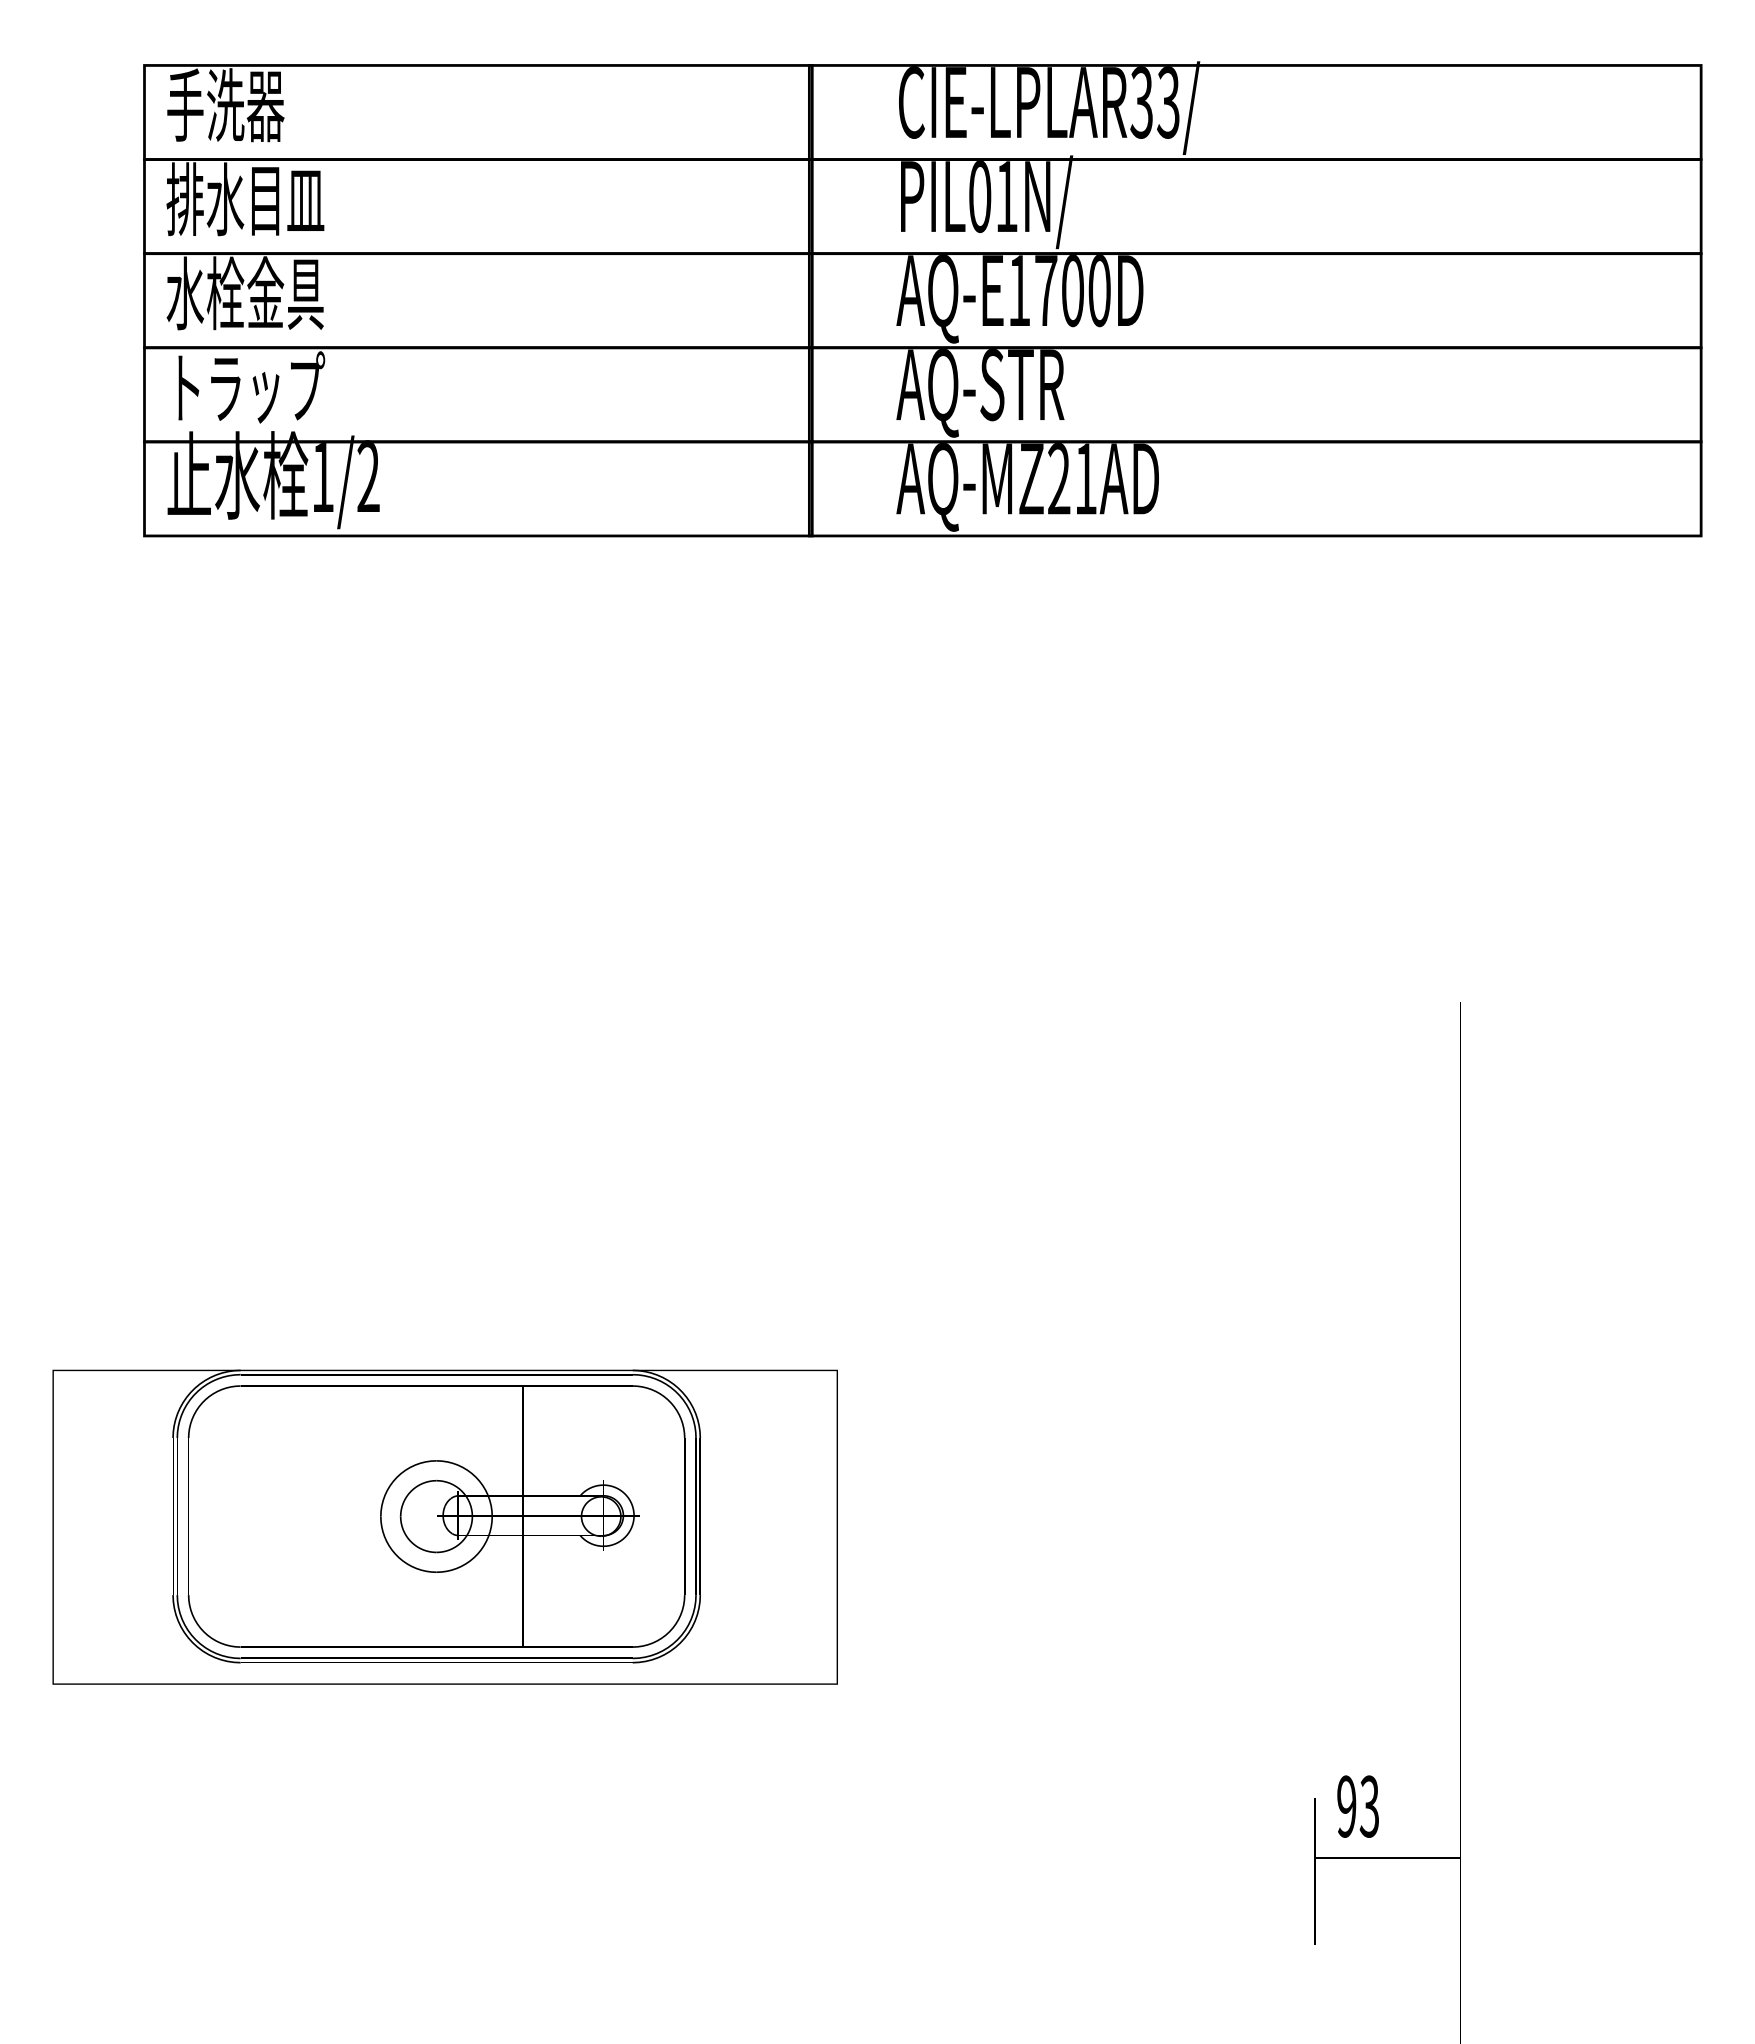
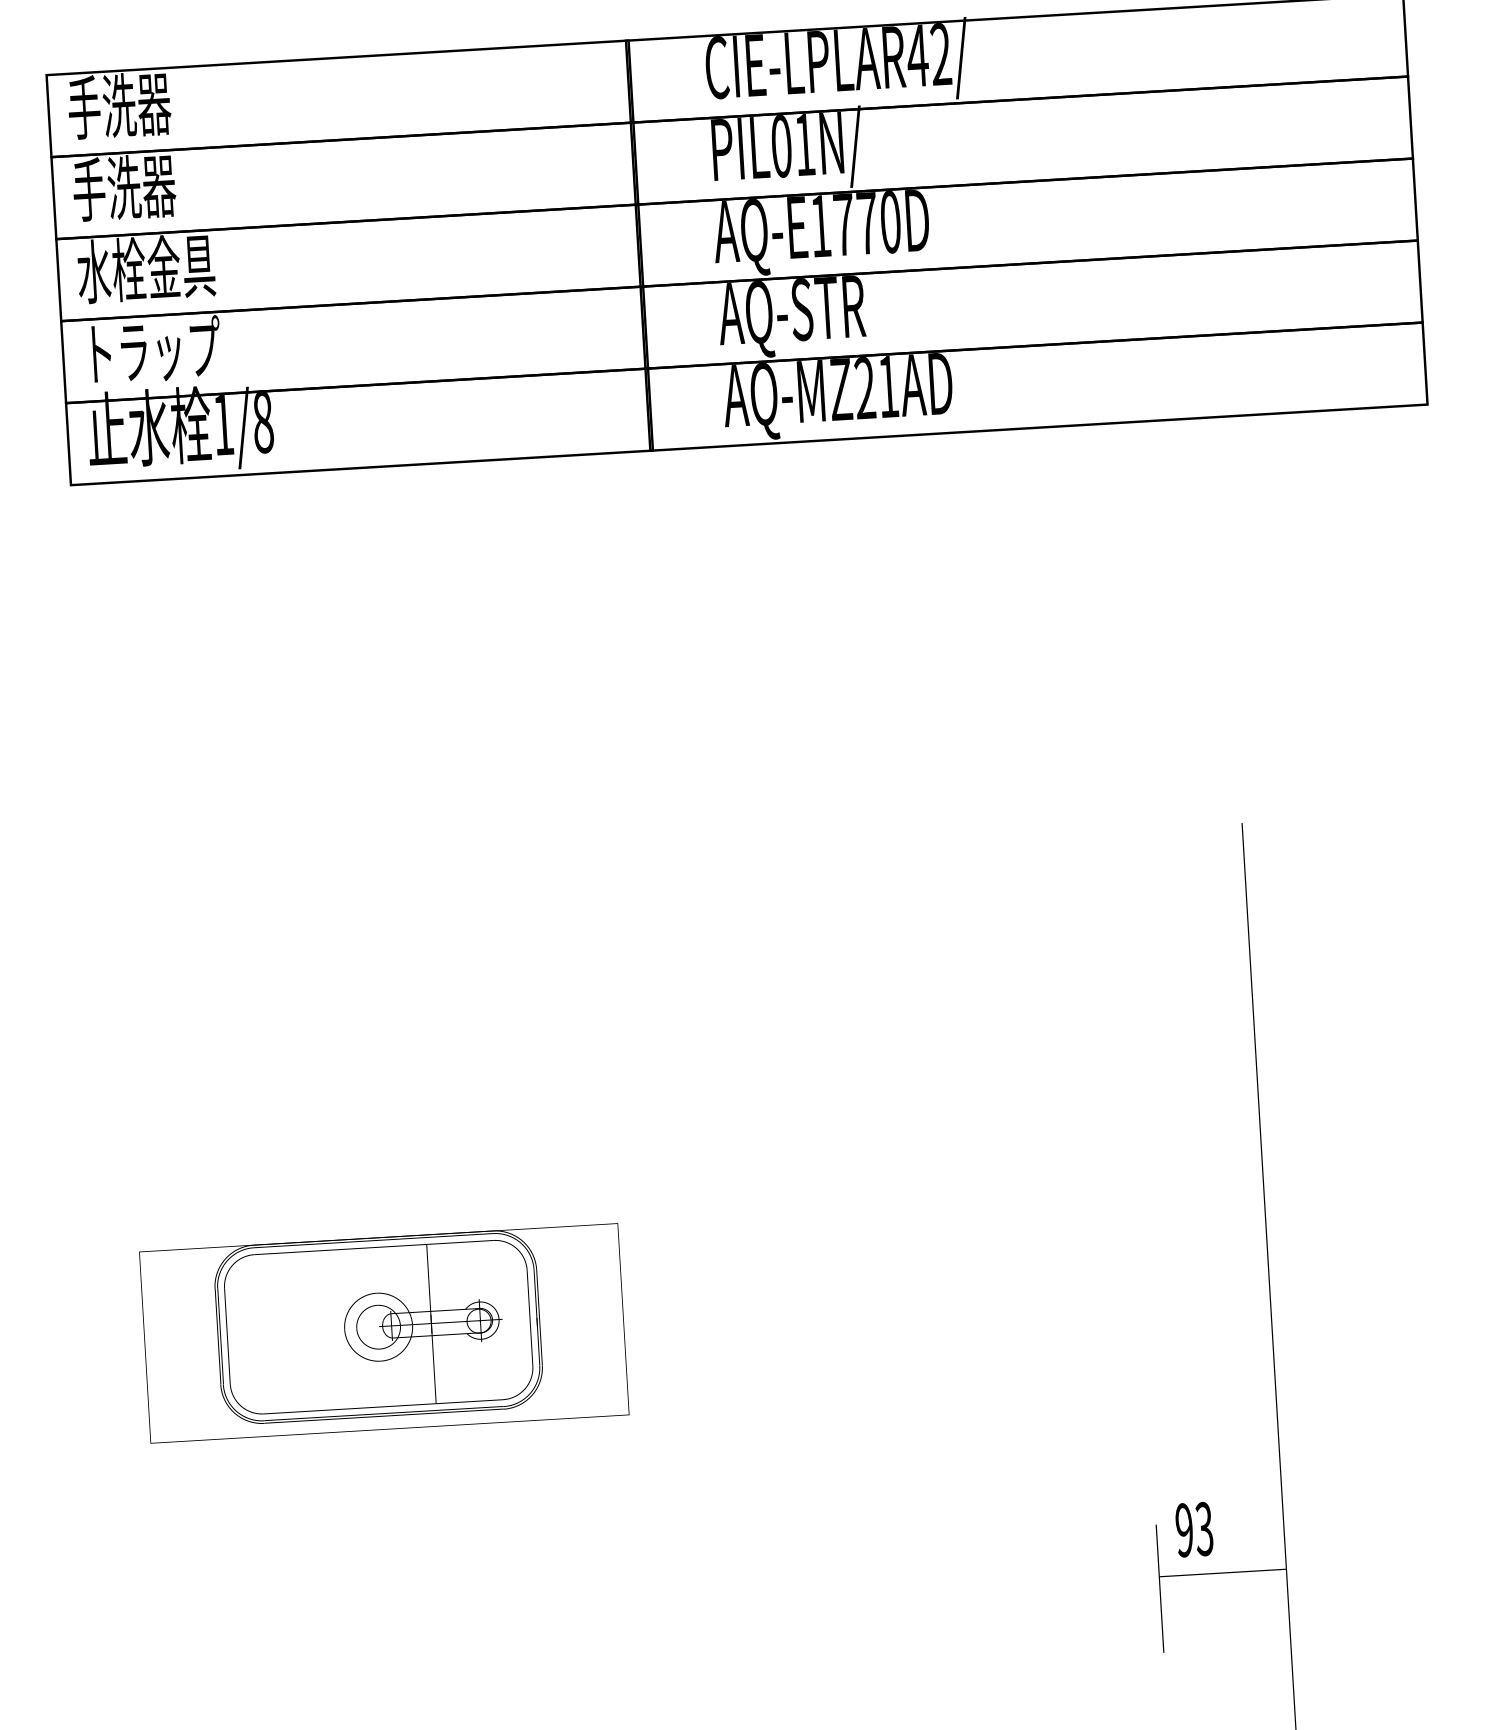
text: (1154, 102) -> (928, 55), CIE-LPLAR33/ -> CIE-LPLAR42/
text: (245, 199) -> (141, 186), 排水目皿 -> 手洗器
text: (1073, 291) -> (867, 224), AQ-E1700D -> AQ-E1770D
text: (368, 476) -> (263, 421), 1/2 -> 1/8
part: (444, 1526) -> (383, 1332), size x0.7

